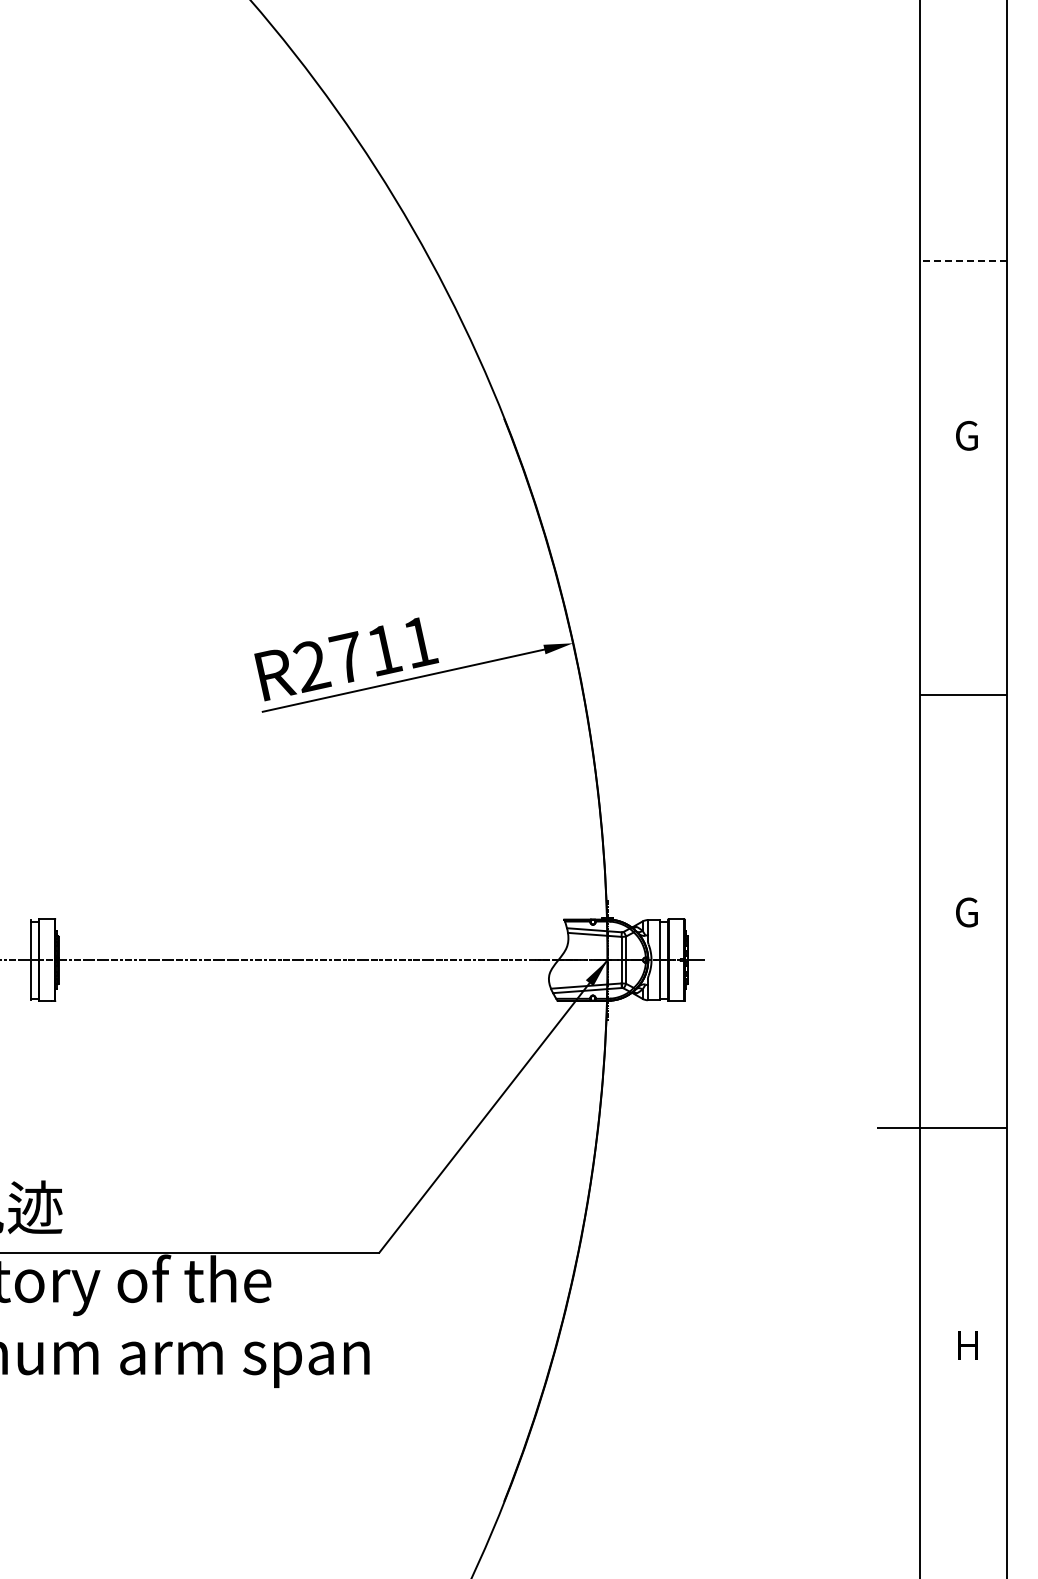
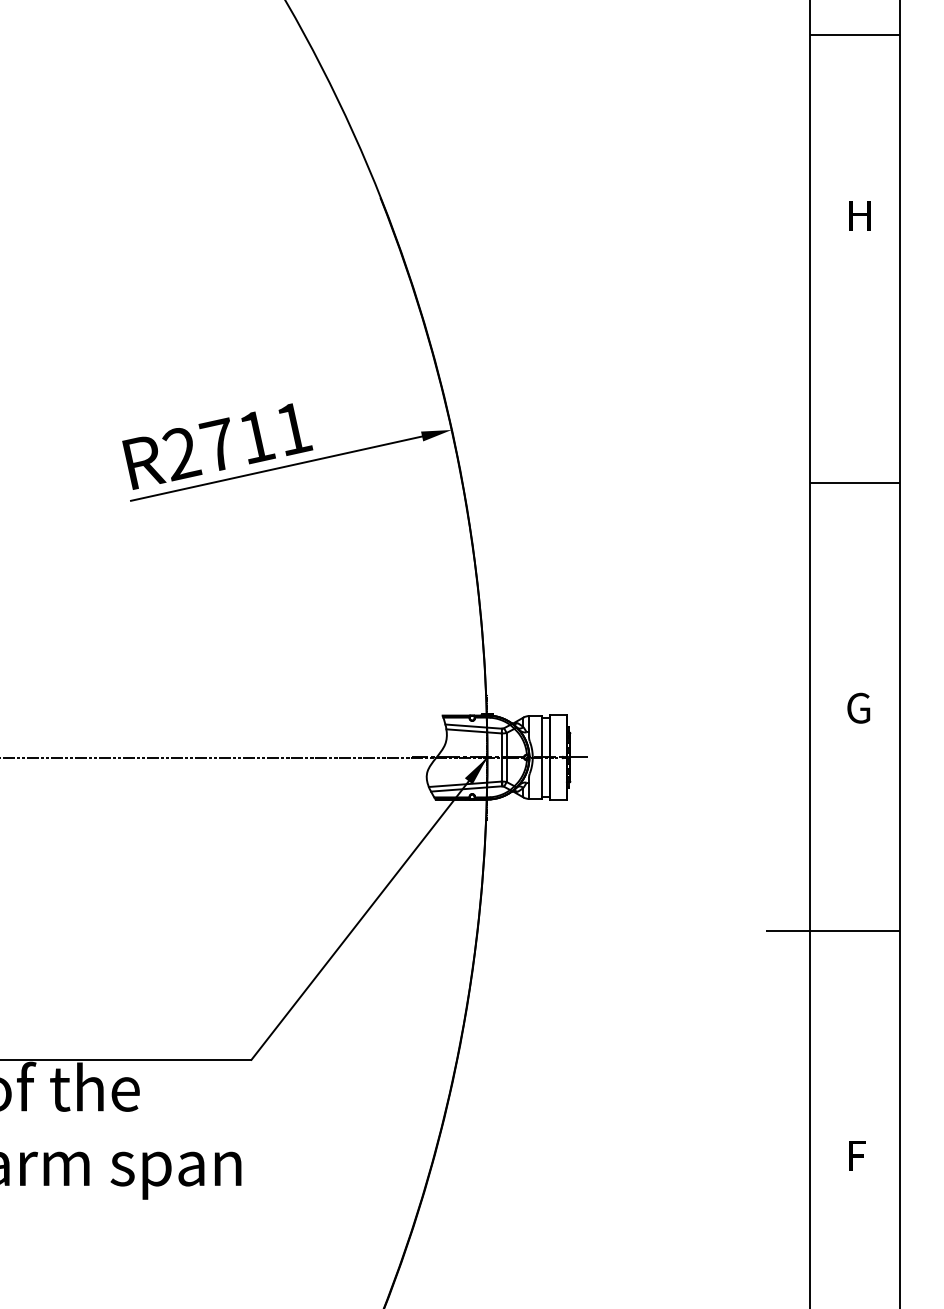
line: (963, 261) -> (855, 35), dashed -> solid
text: (966, 435) -> (858, 215), G -> H
text: (969, 1345) -> (861, 1155), H -> F

